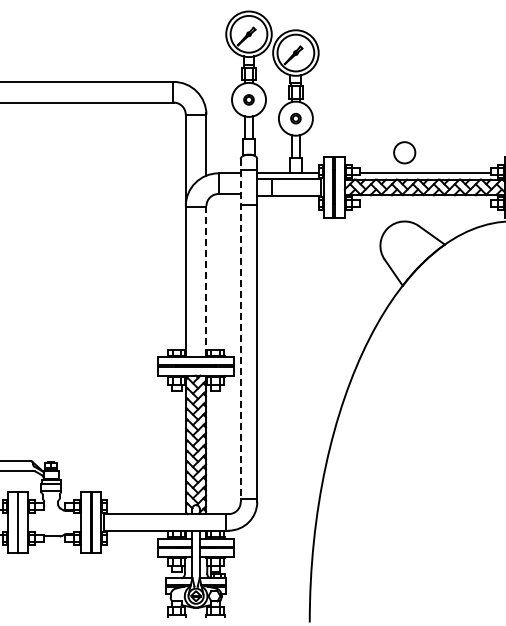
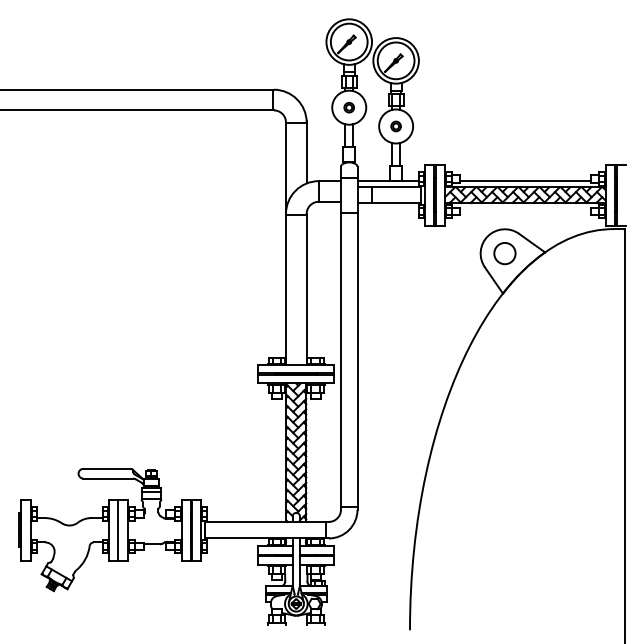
circle: (404, 152) -> (504, 253), moved
line: (206, 280) -> (306, 288), dashed -> solid
line: (240, 330) -> (340, 338), dashed -> solid

